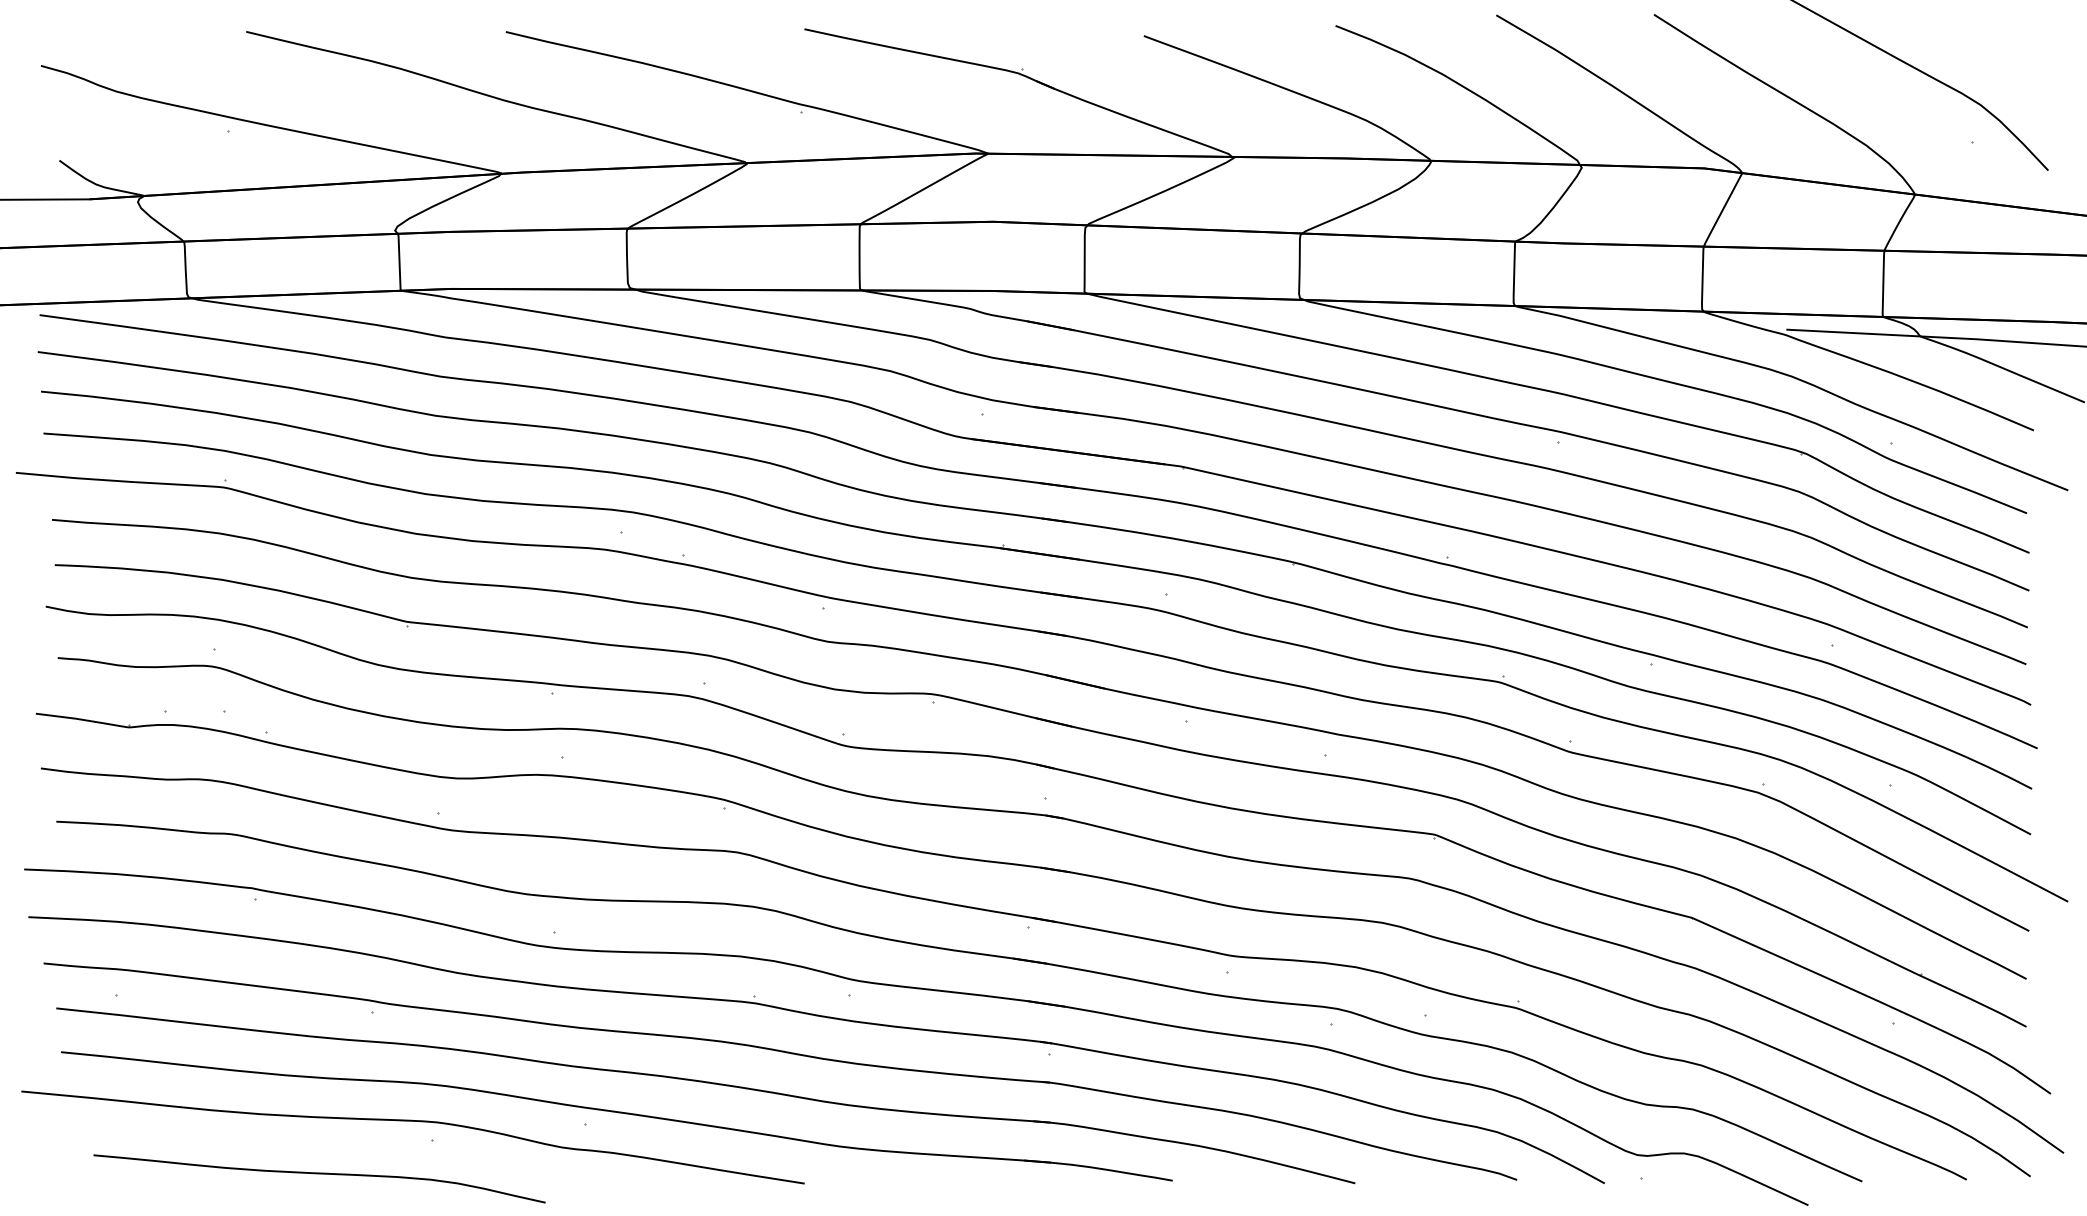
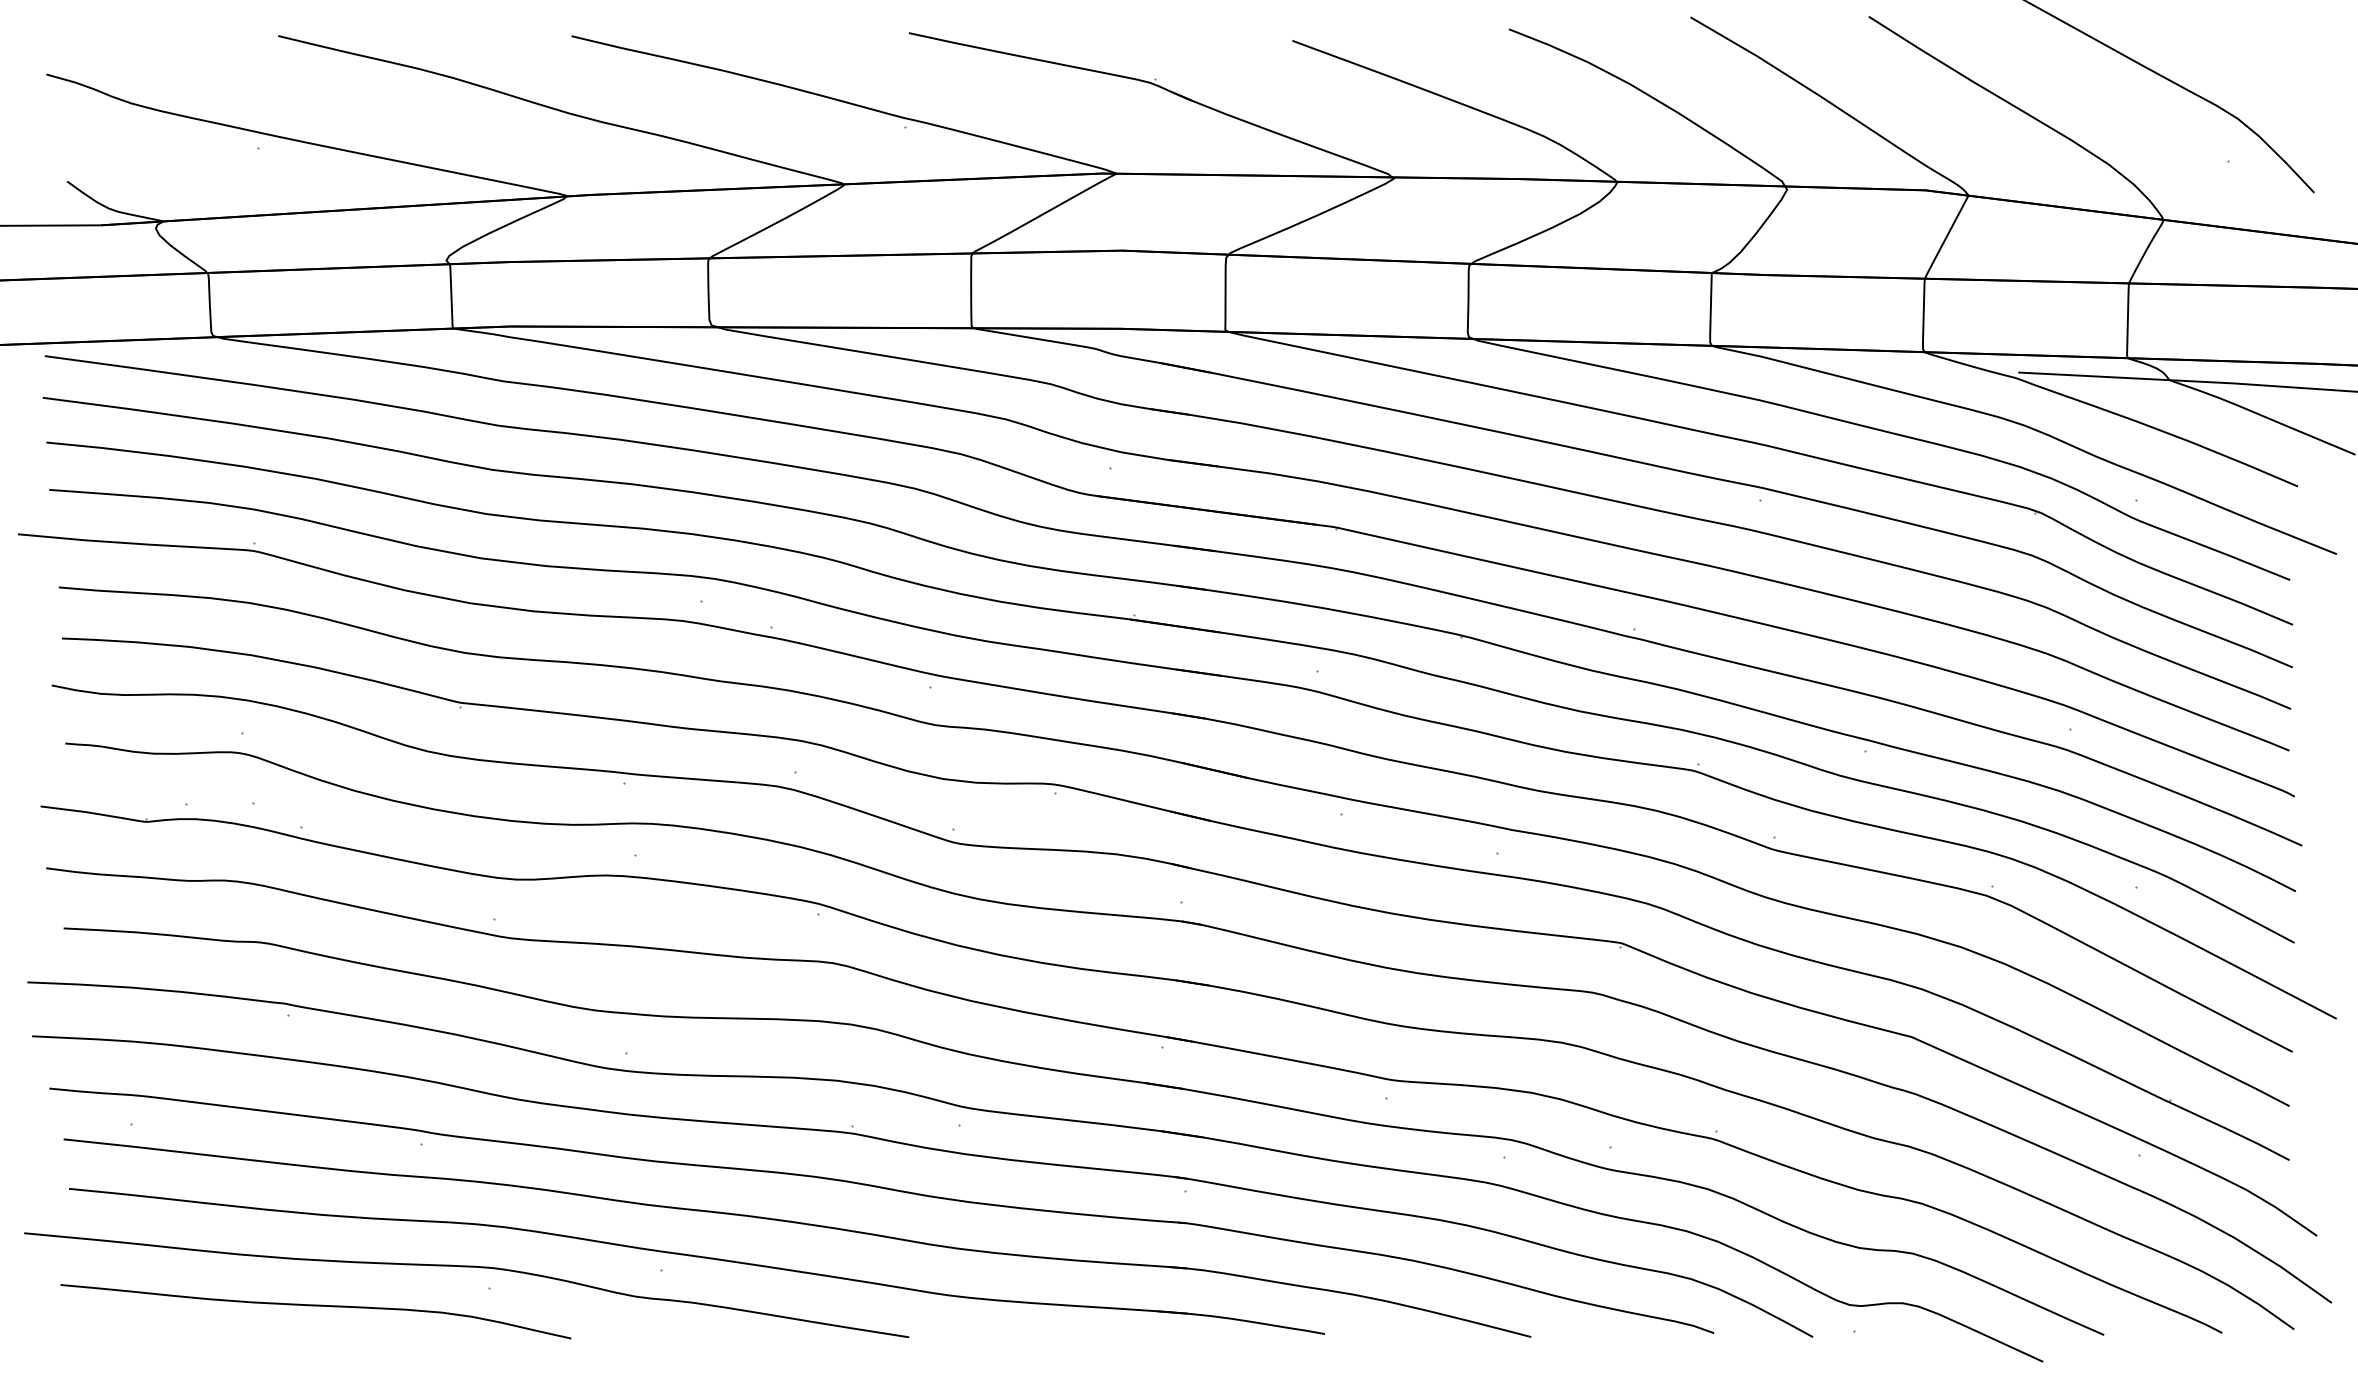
curve: (319, 1174) -> (315, 1306), moved

